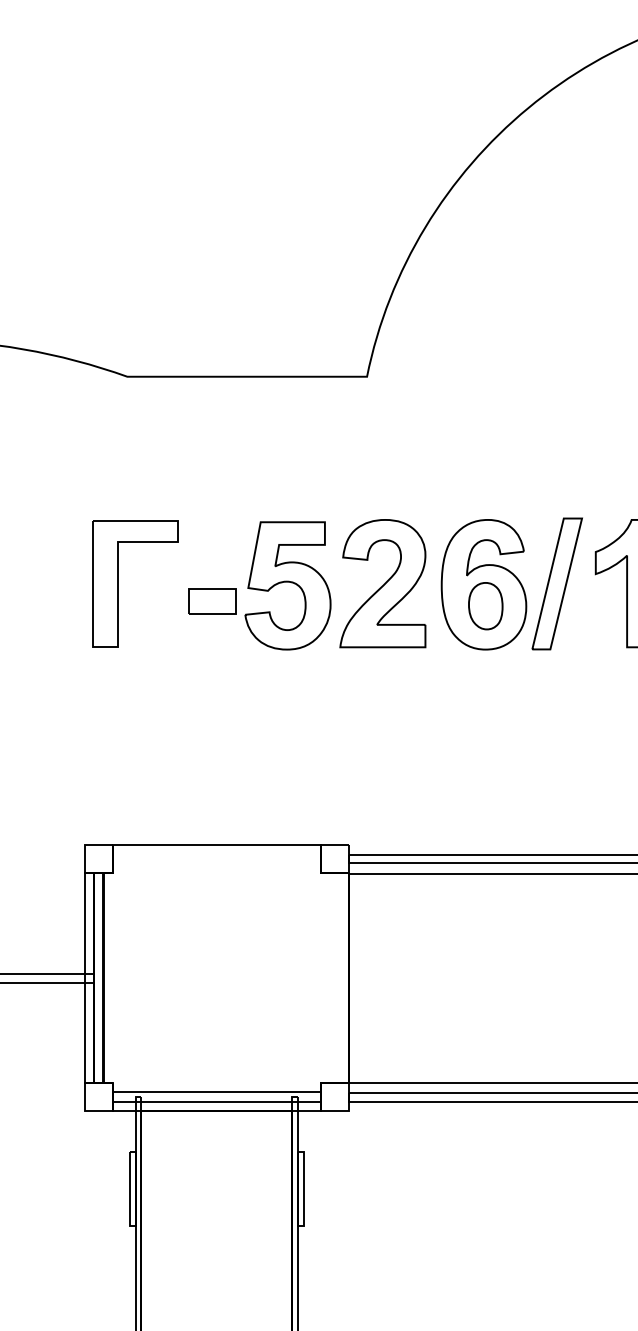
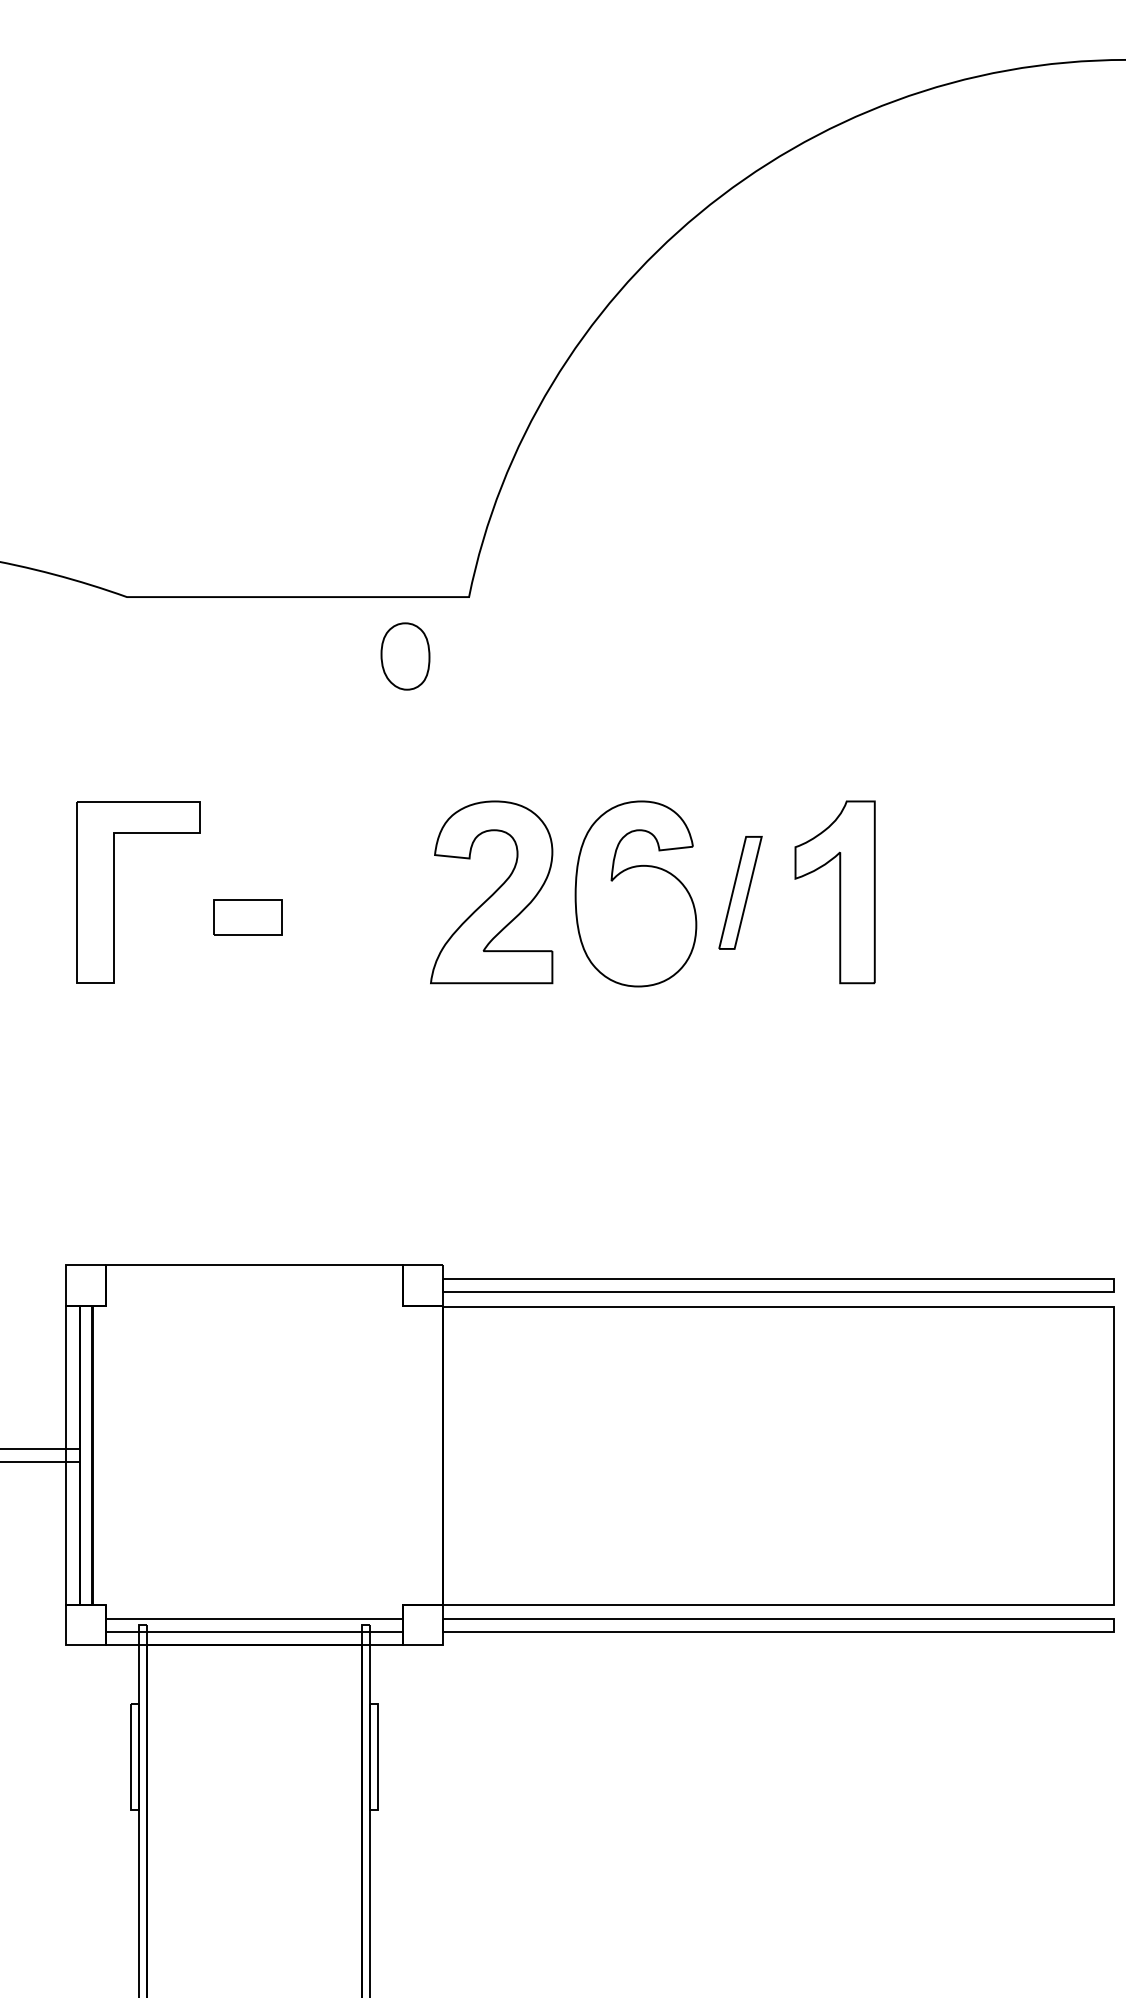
part: (557, 583) -> (740, 892), size x0.6
part: (287, 585) -> (355, 895), removed
part: (485, 606) -> (405, 656), moved

